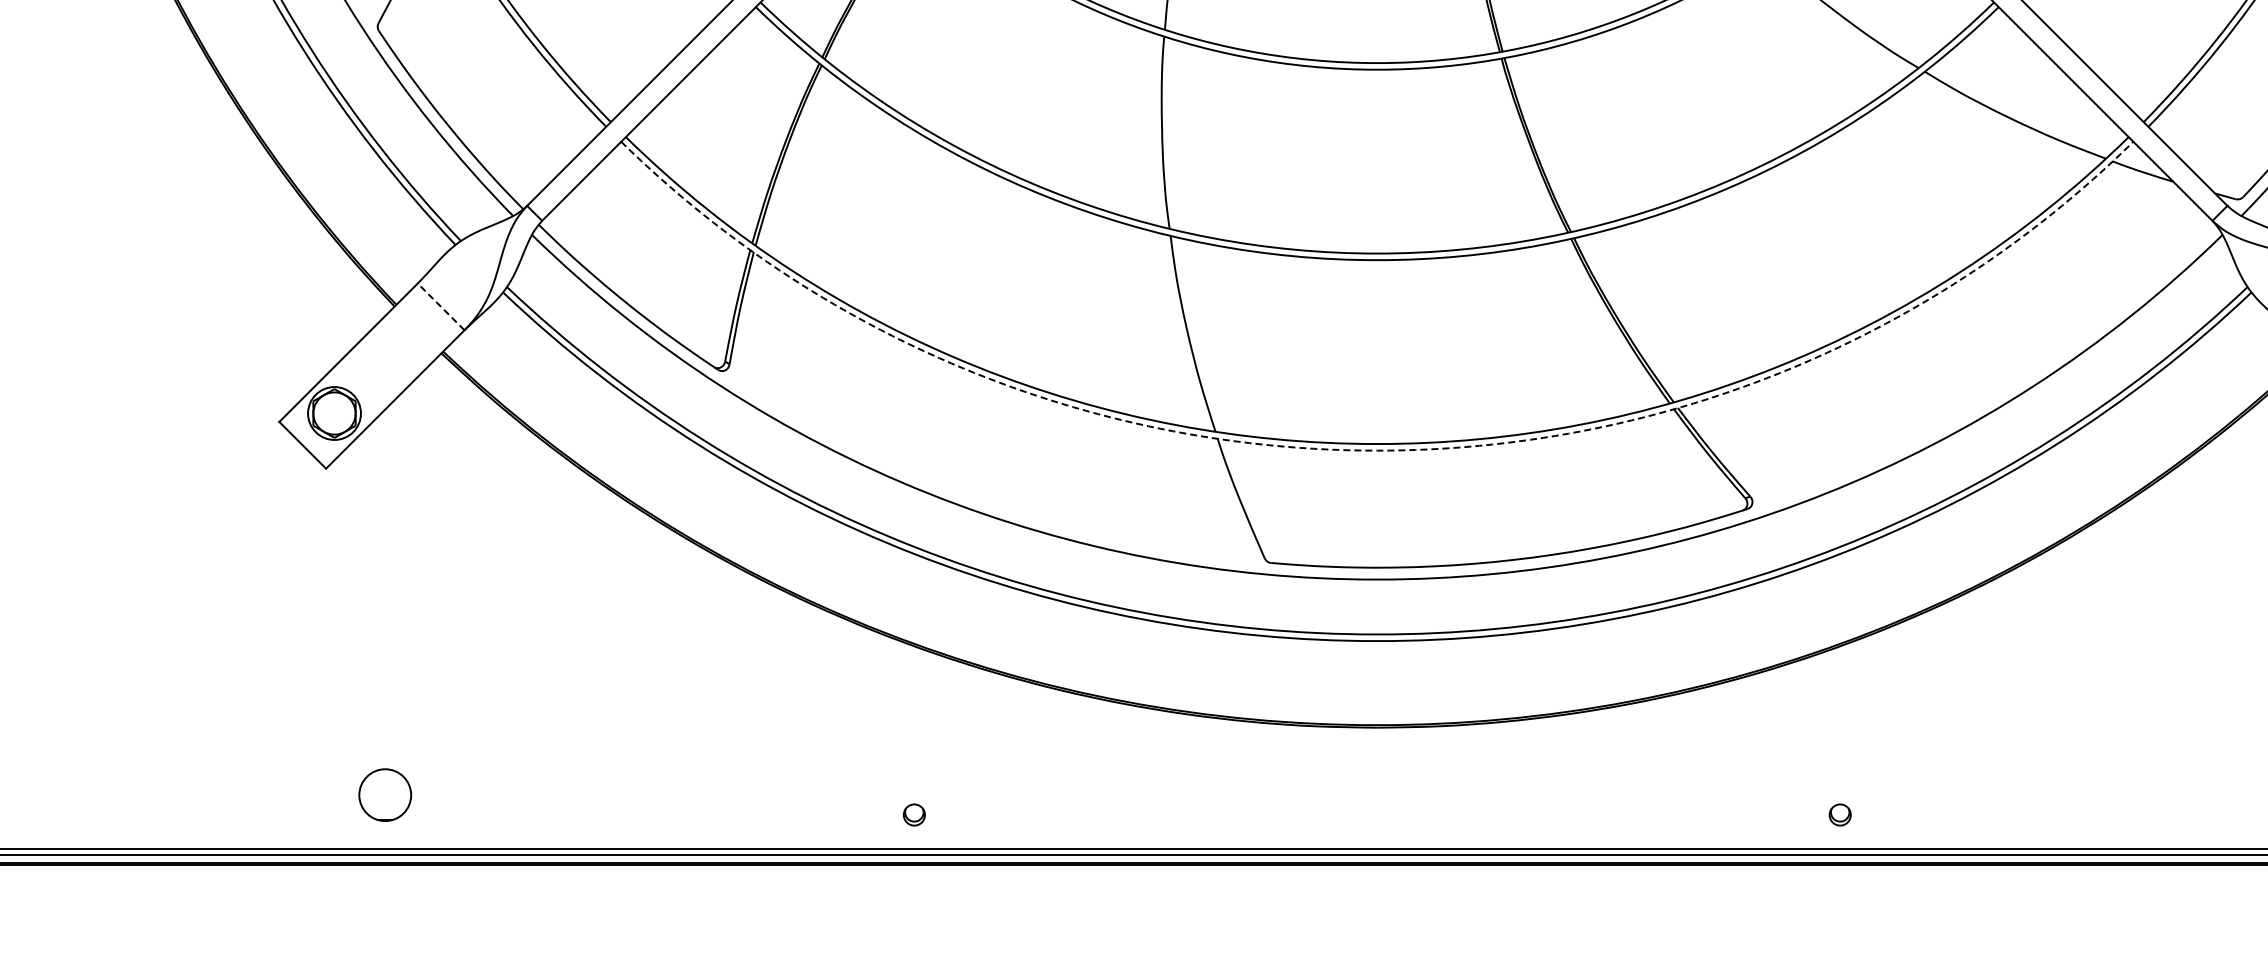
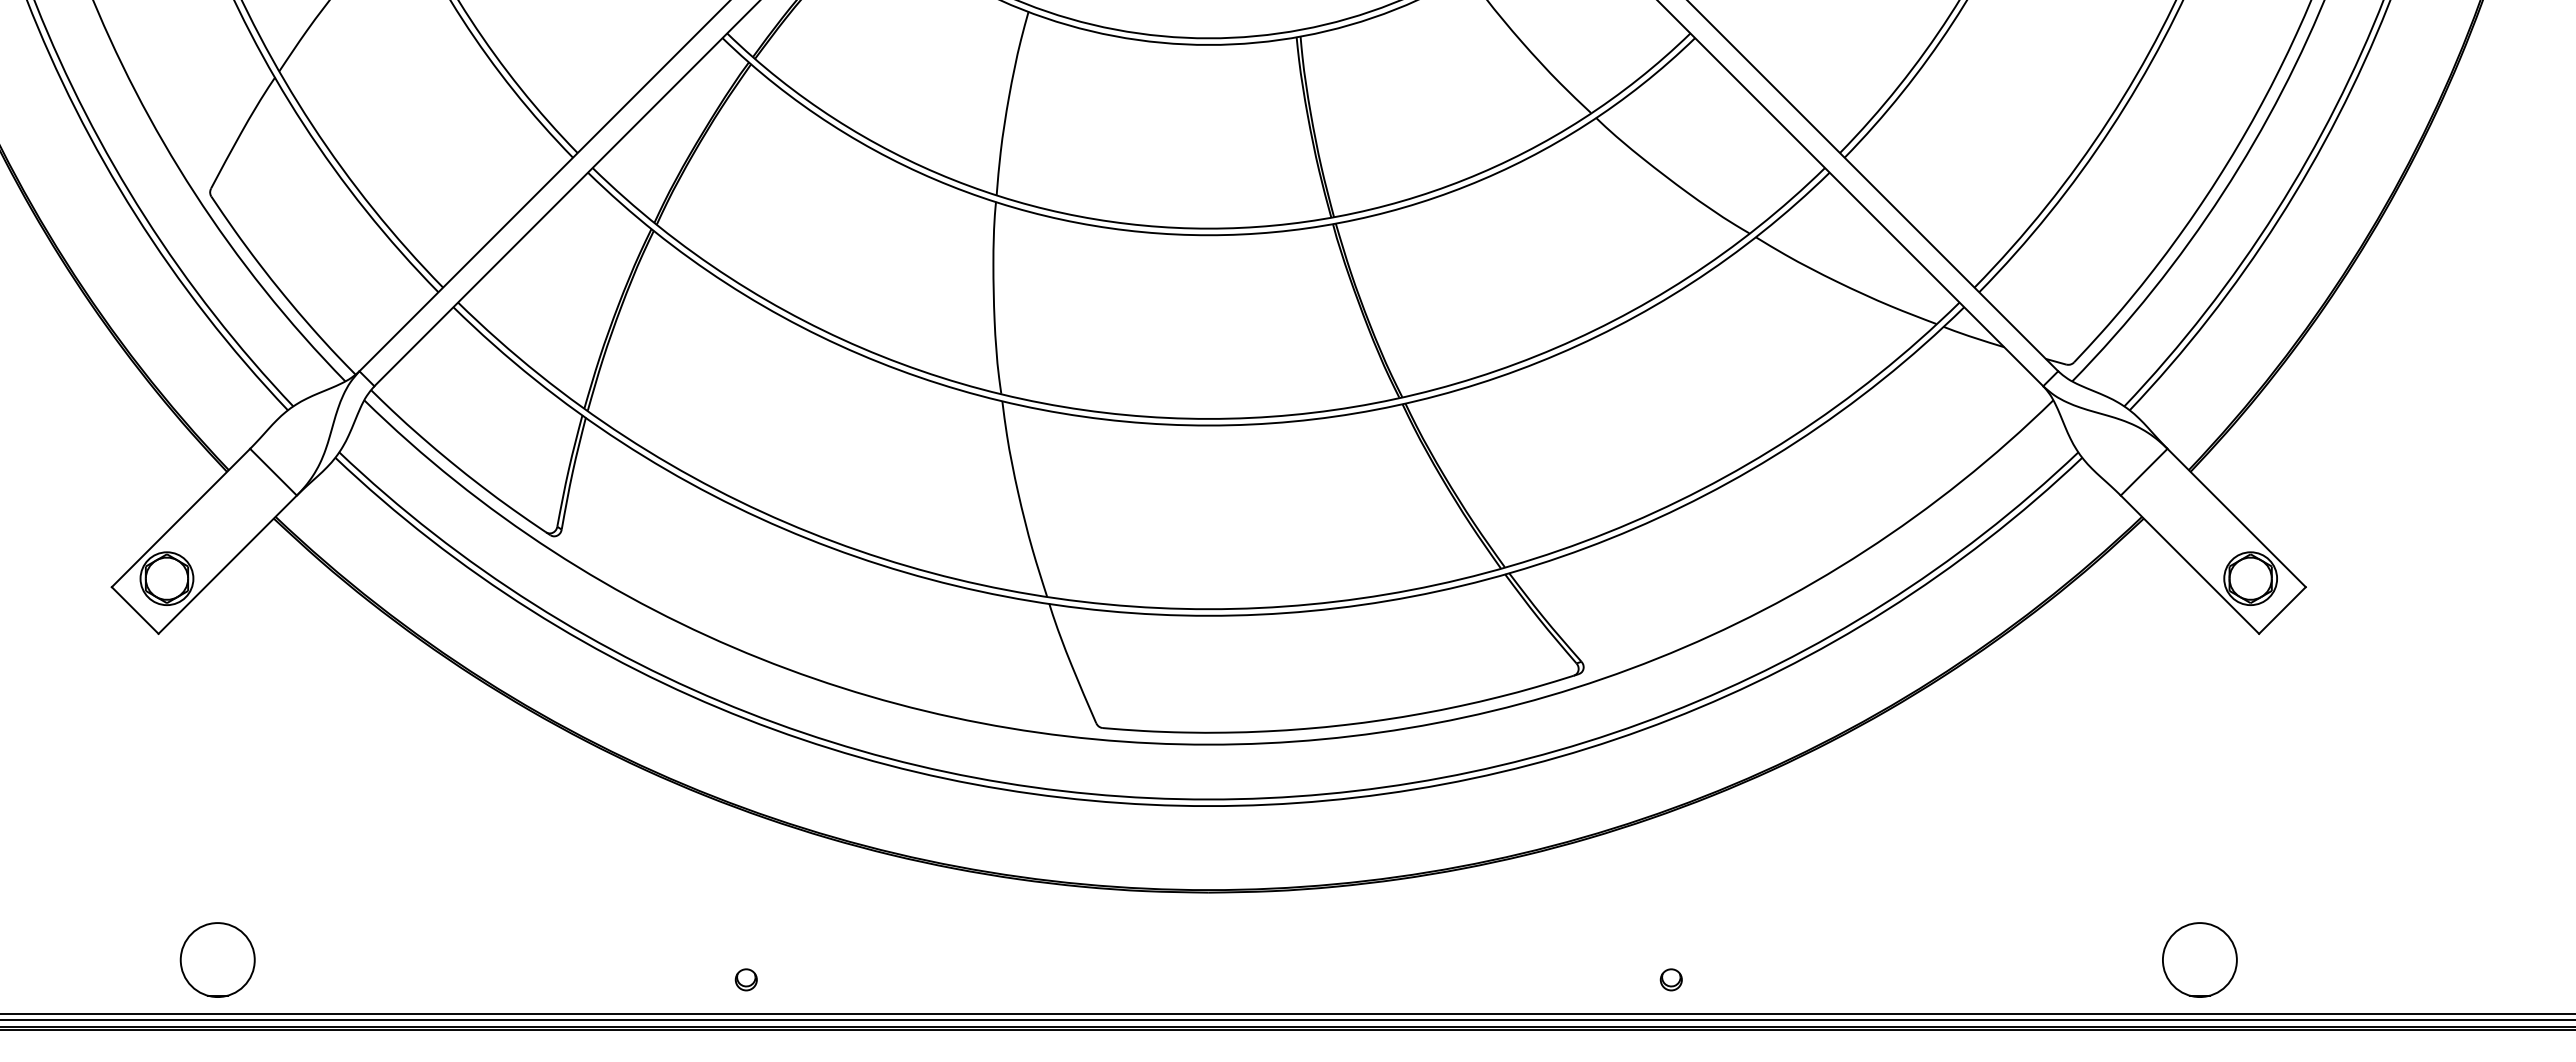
line: (441, 306) -> (273, 471), dashed -> solid
arc: (1376, 450) -> (1208, 615), dashed -> solid
circle: (385, 794) -> (217, 959), size x1.43

